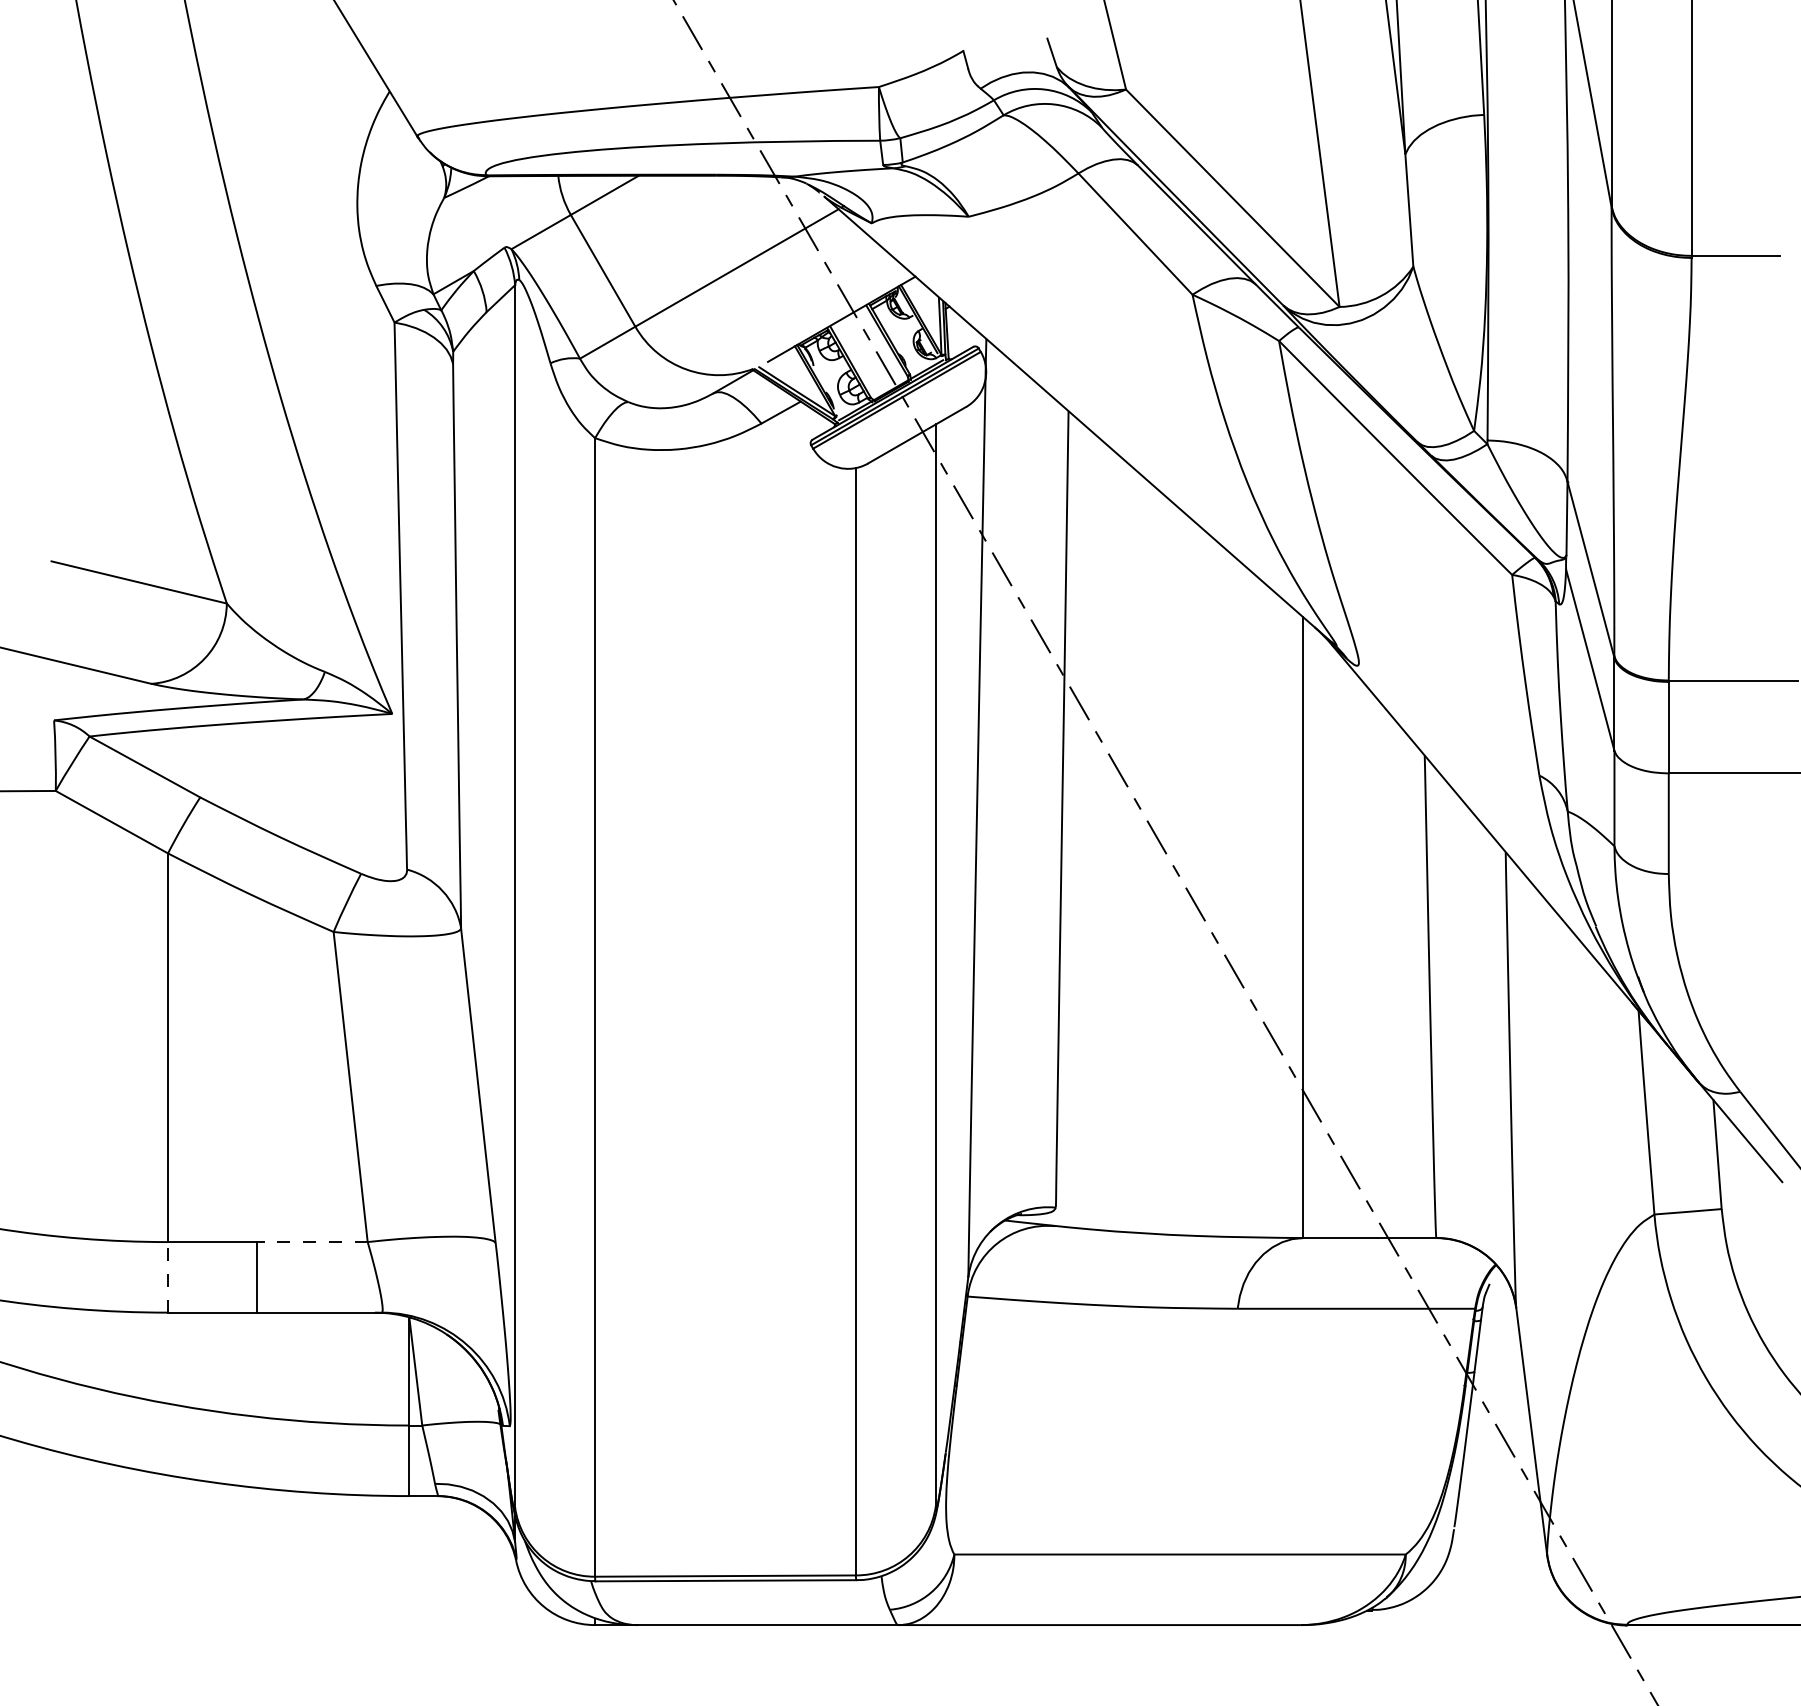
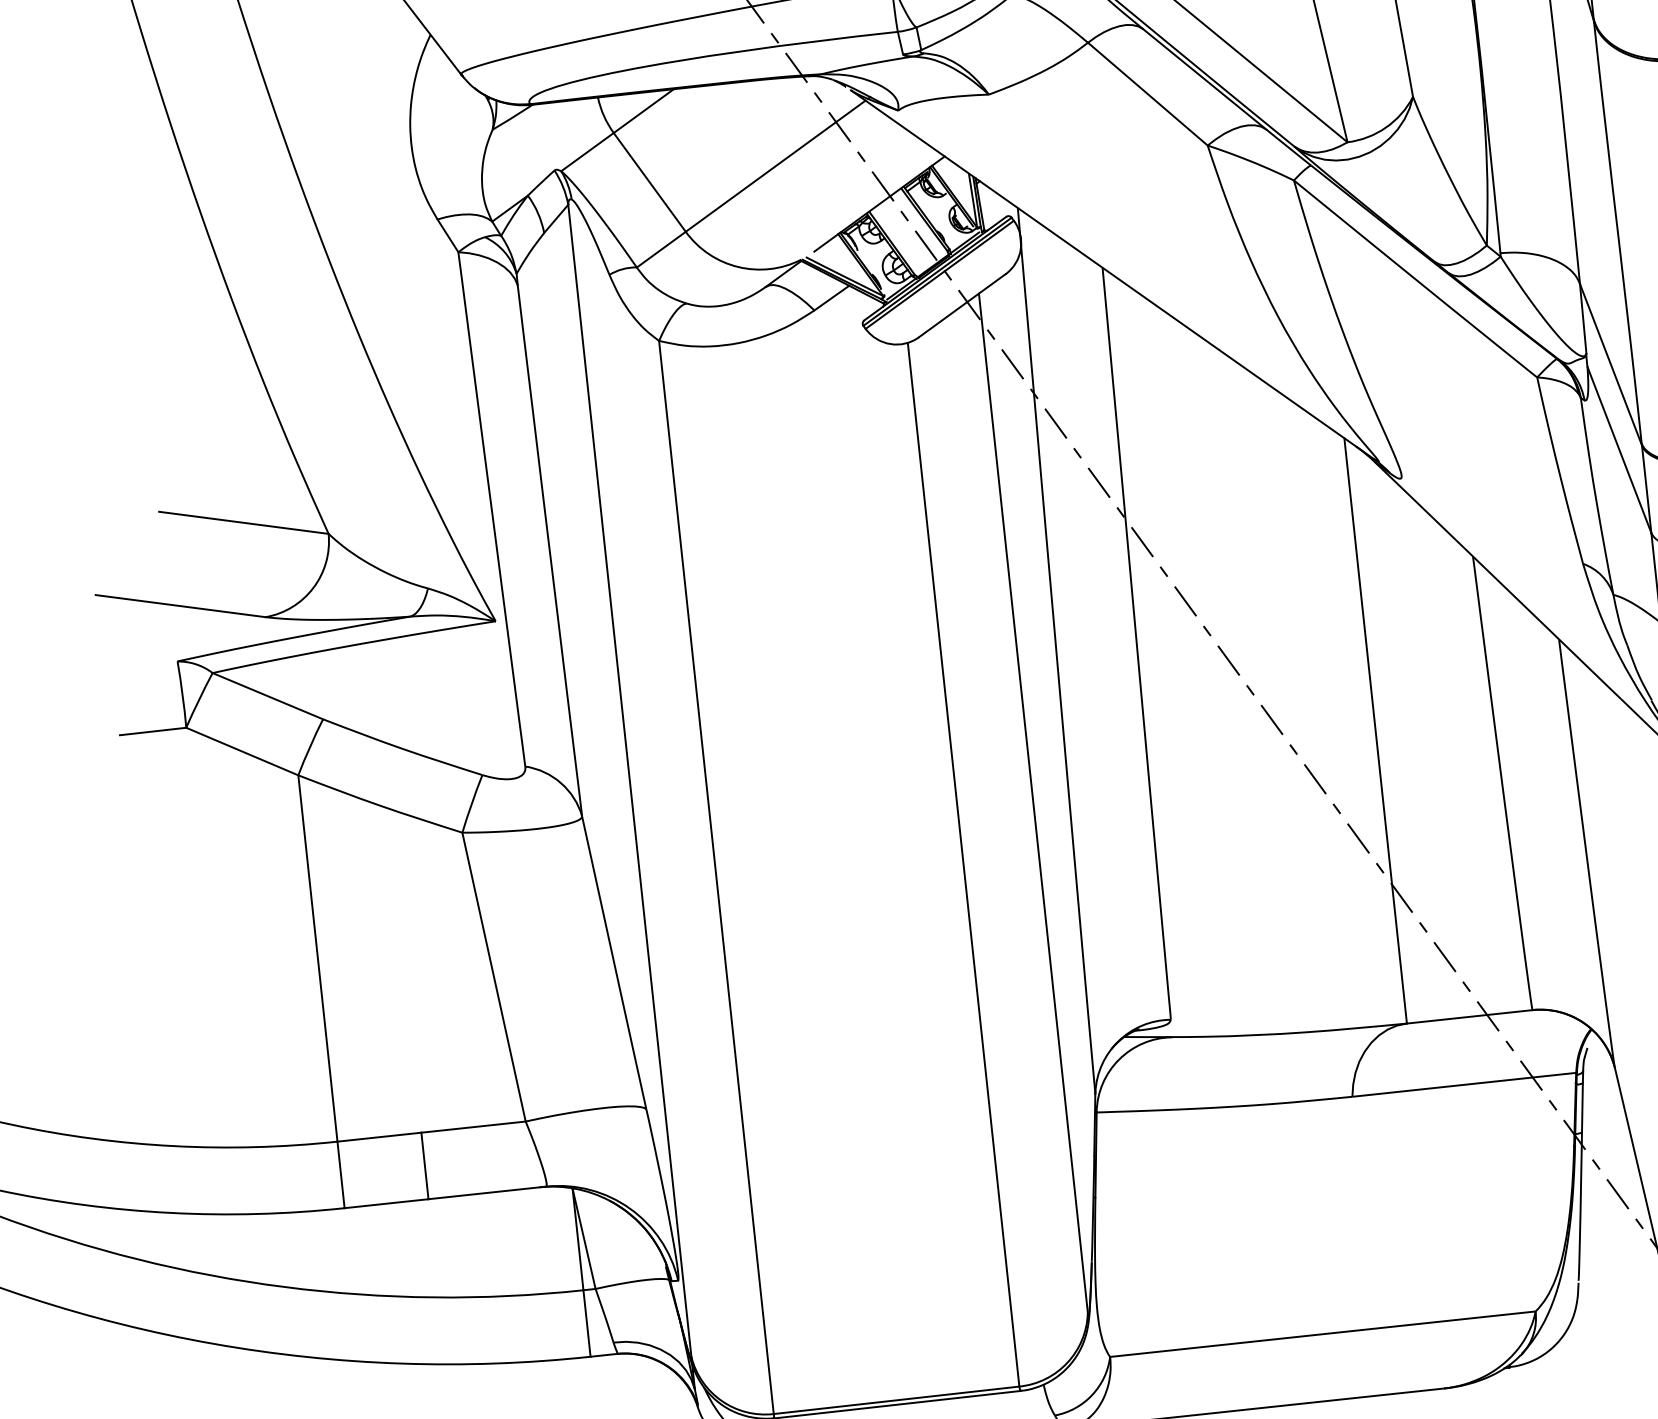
line: (311, 1242) -> (472, 1127), dashed -> solid
line: (168, 1276) -> (341, 1174), dashed -> solid

